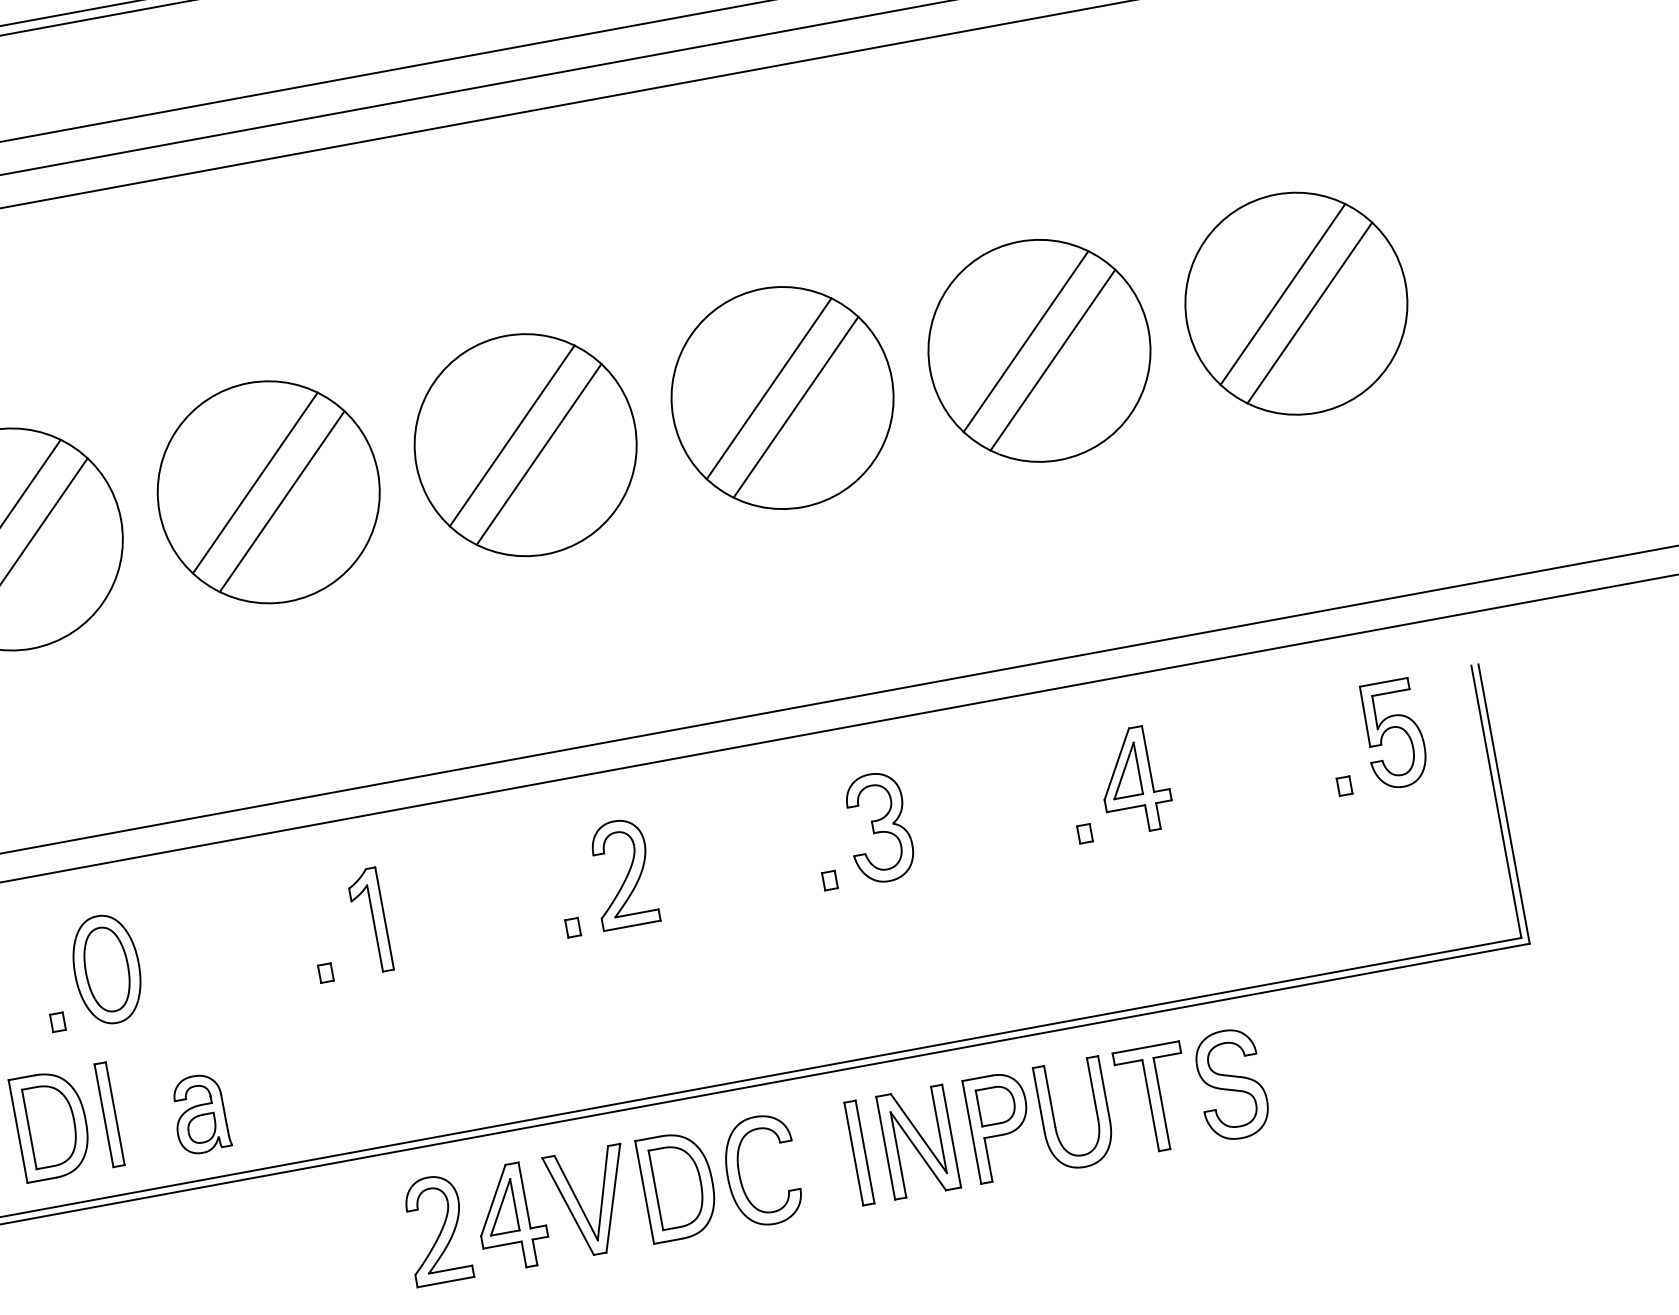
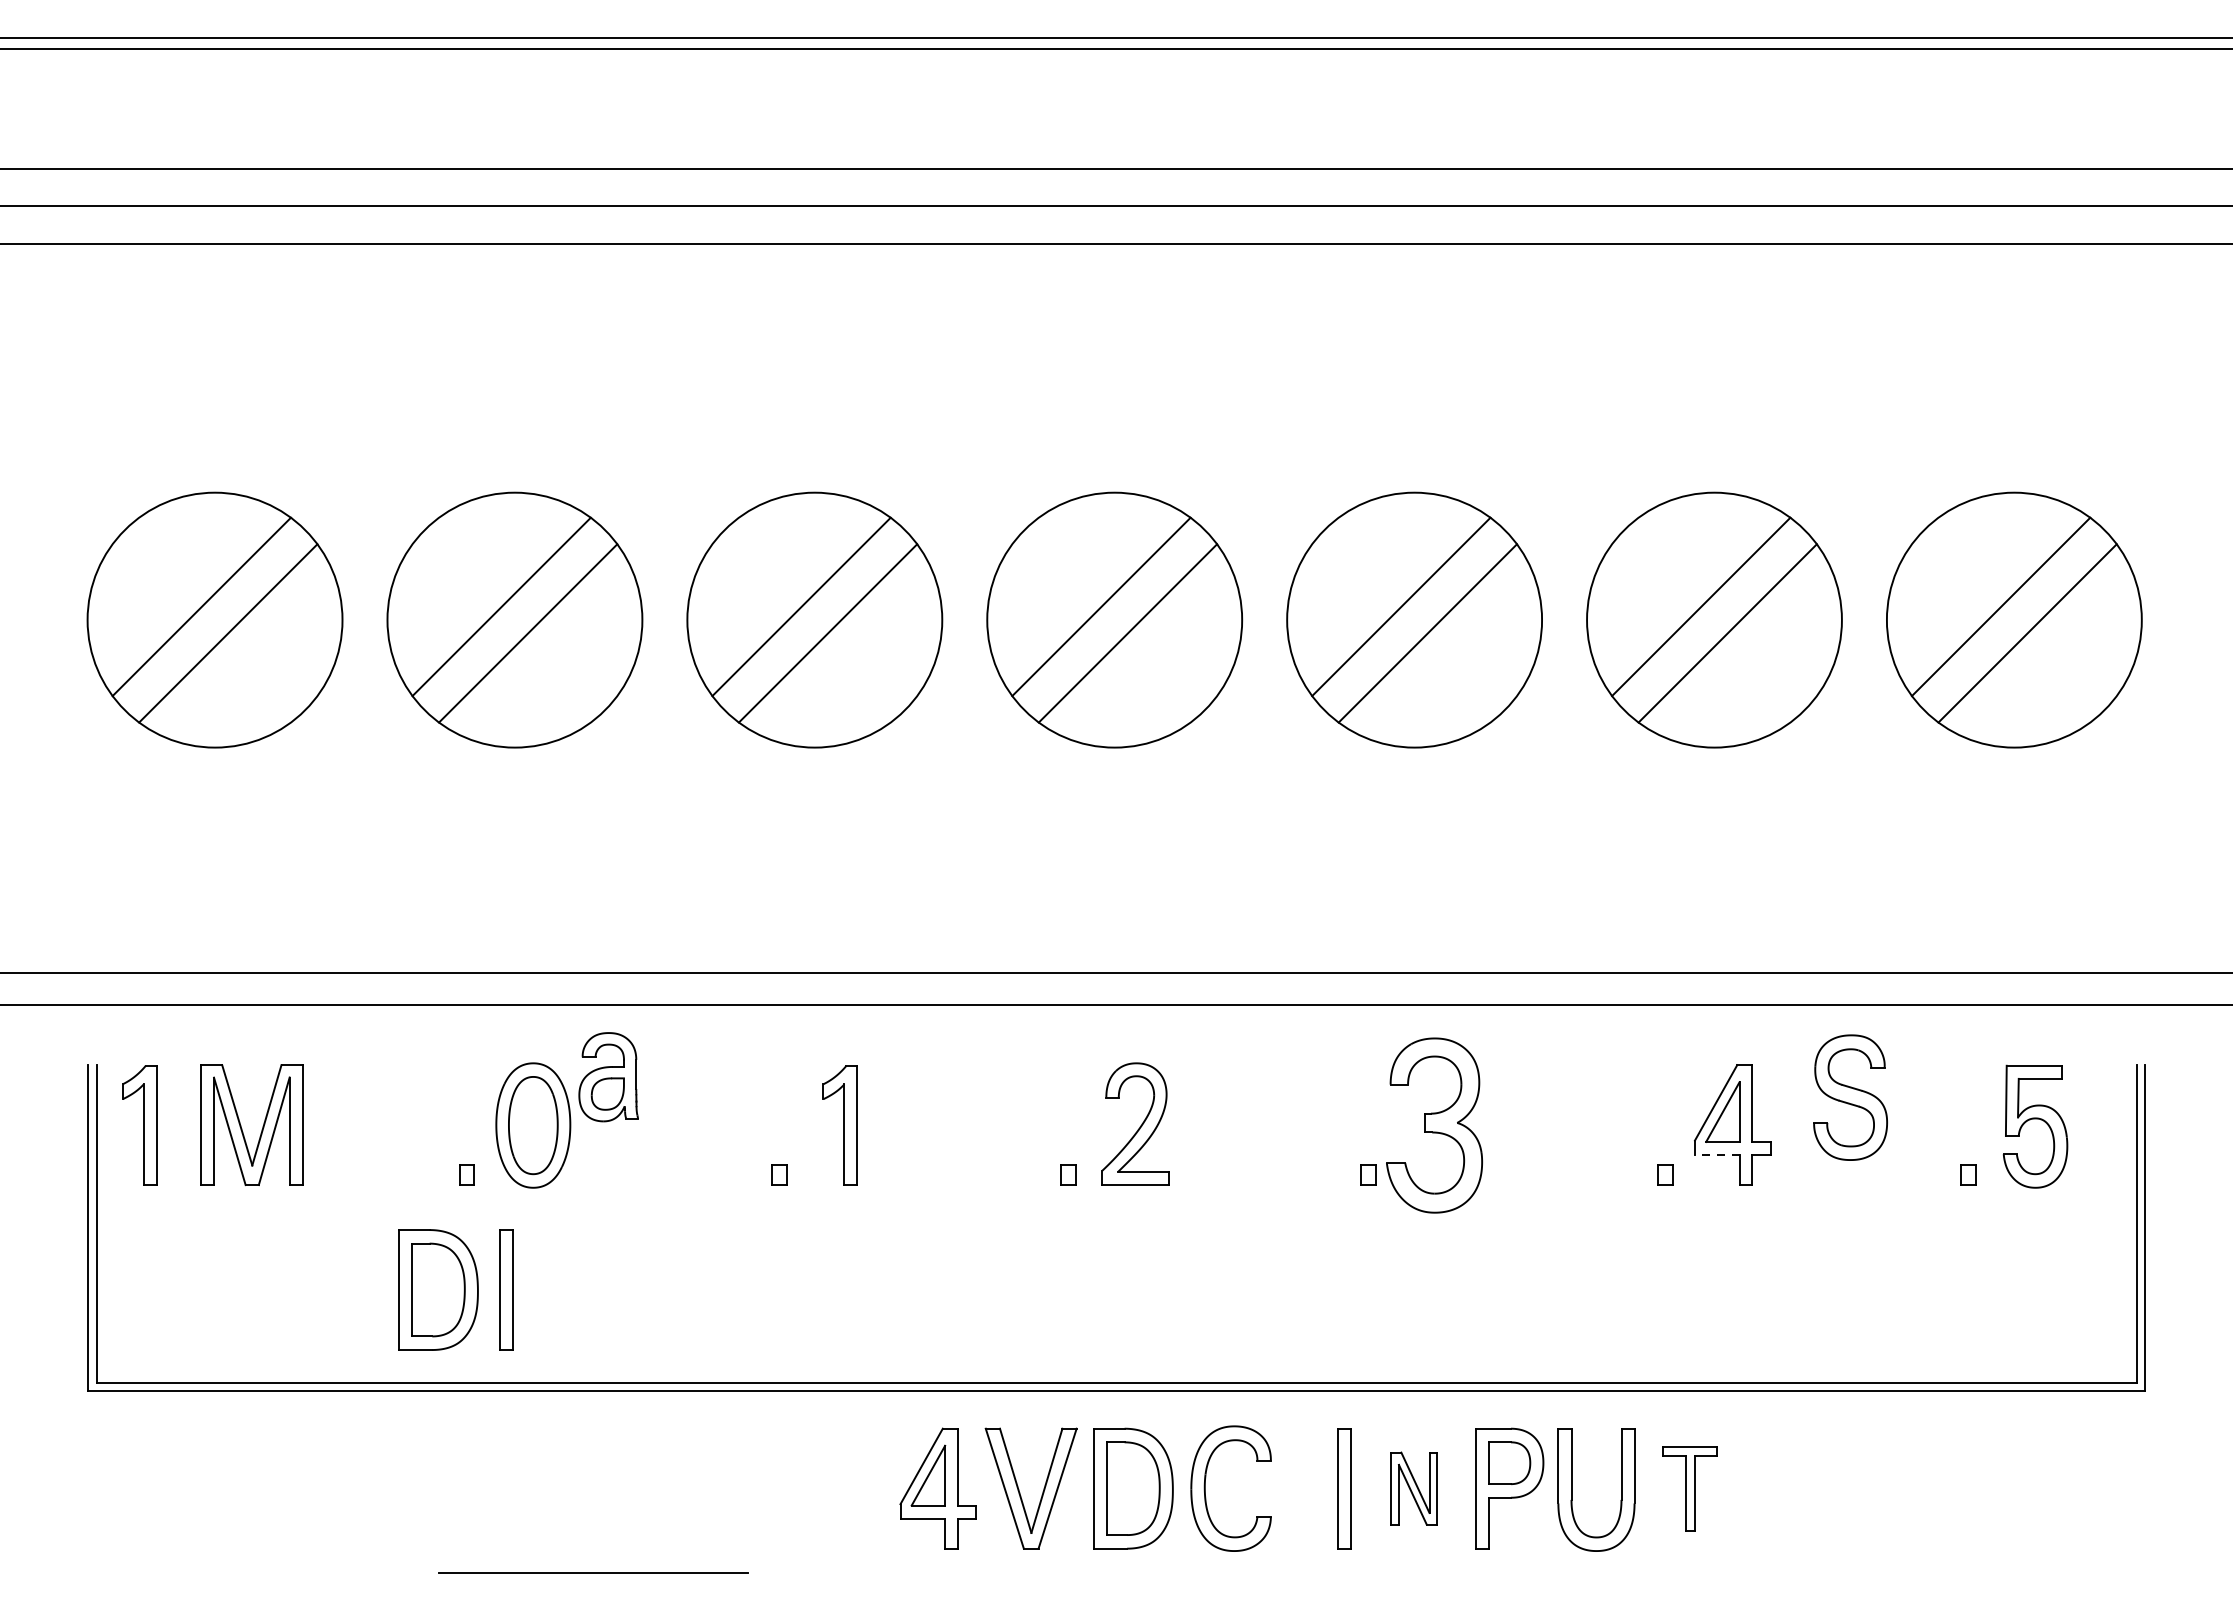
line: (1125, 809) -> (1716, 1155), solid -> dashed
part: (879, 827) -> (1434, 1125), size x1.4
part: (1231, 1084) -> (1850, 1097), moved
part: (1154, 1098) -> (1689, 1488), size x0.7
part: (200, 1114) -> (608, 1077), moved
part: (919, 1141) -> (1414, 1488), size x0.6
part: (435, 1229) -> (850, 1487), removed

